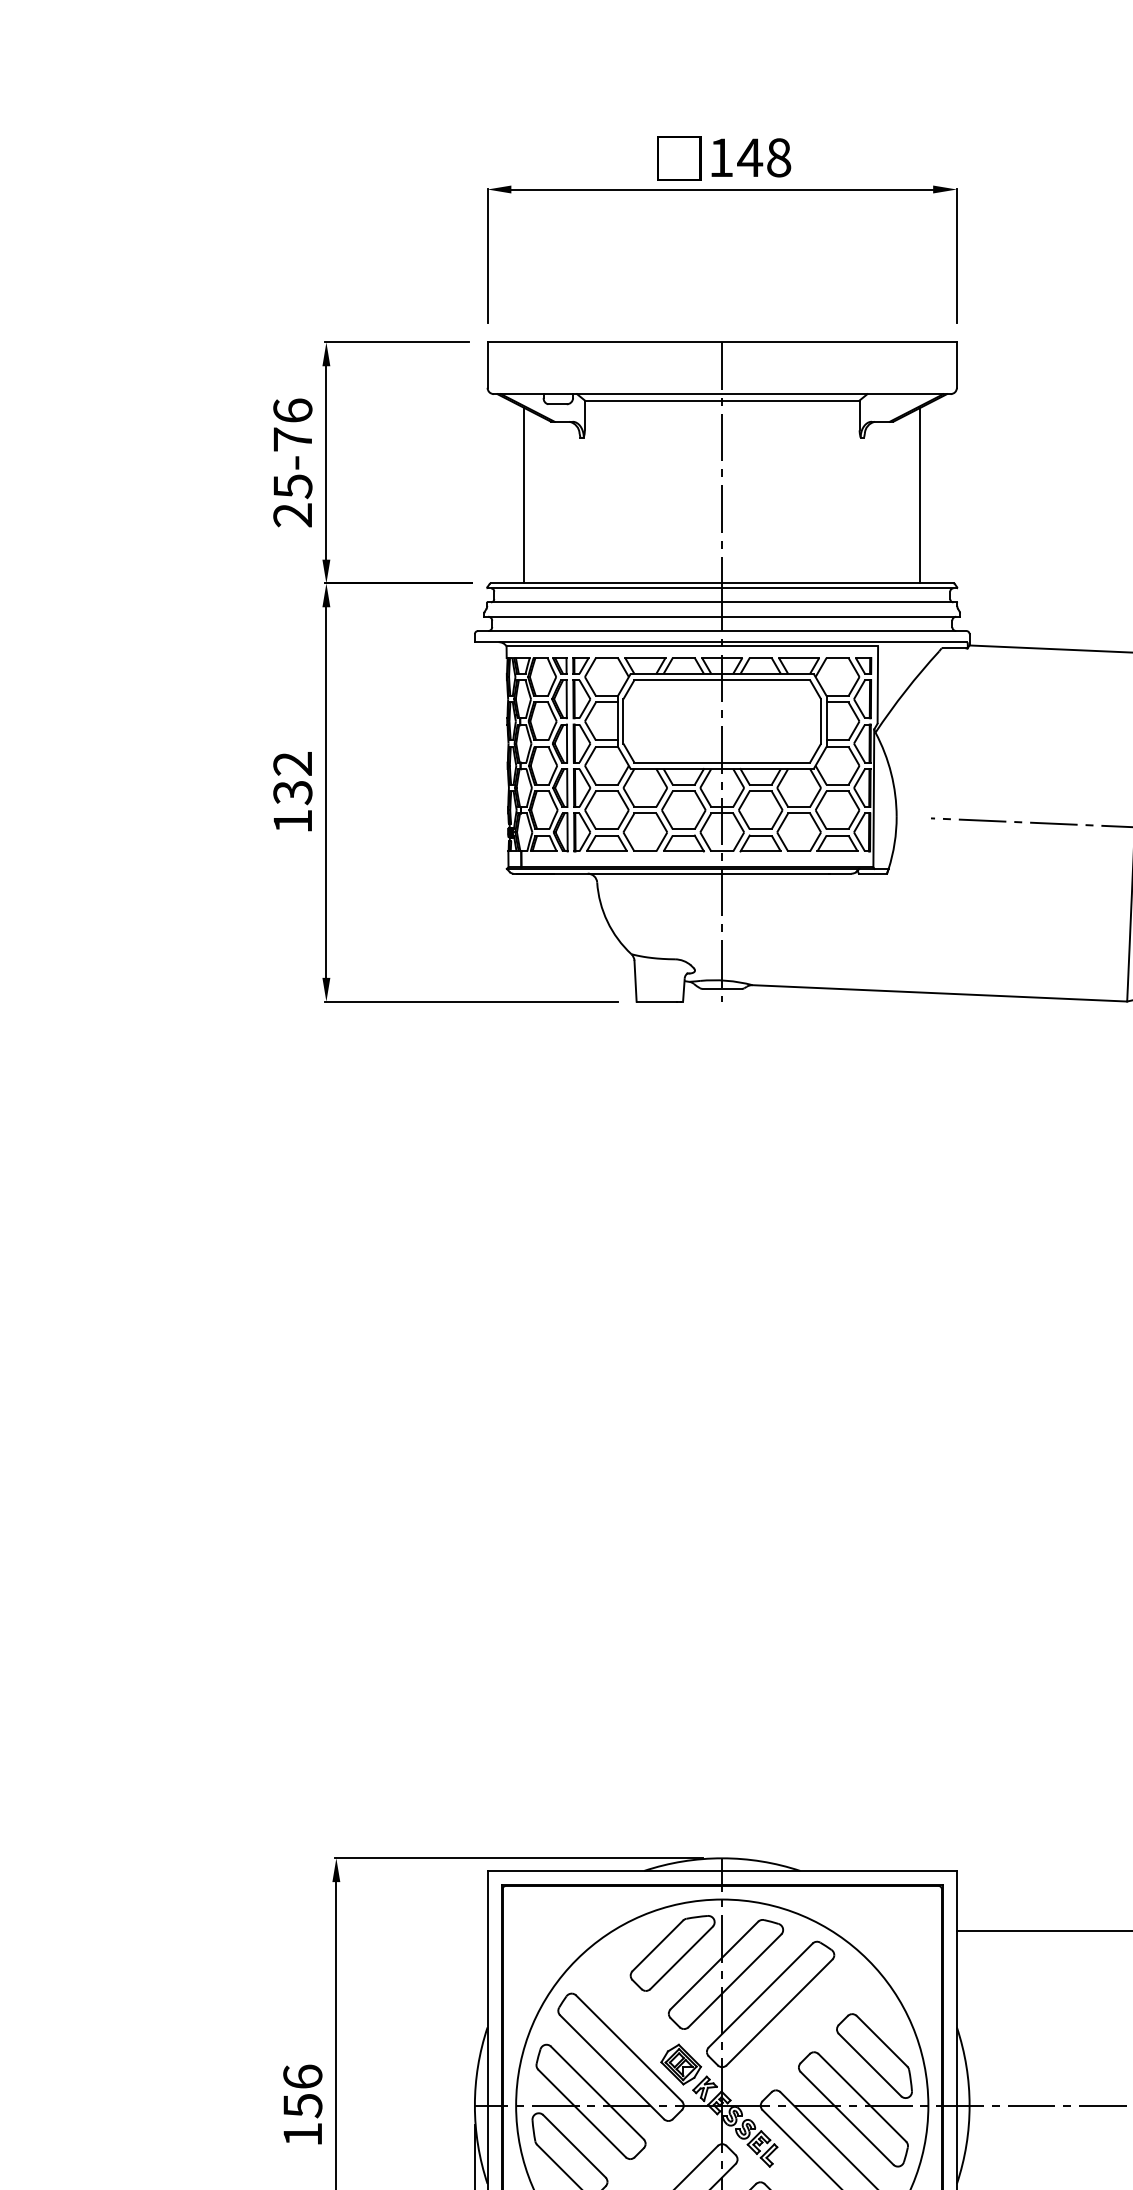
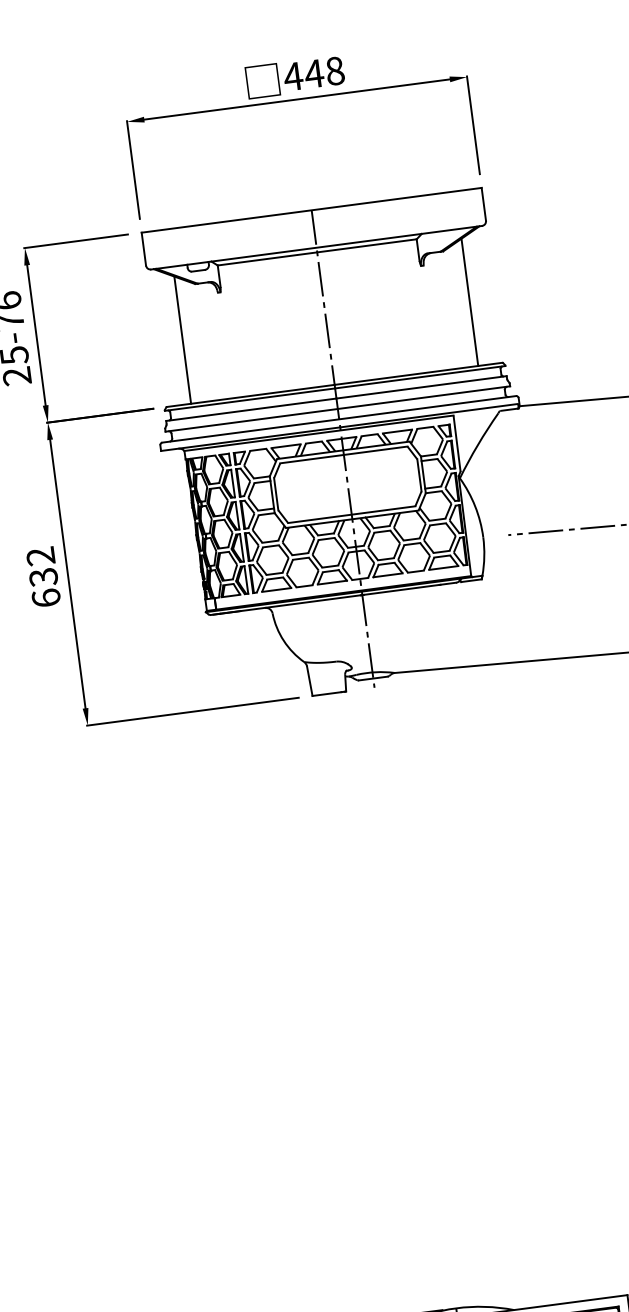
text: (721, 157) -> (293, 76), 148 -> 448
text: (292, 820) -> (45, 597), 132 -> 632

